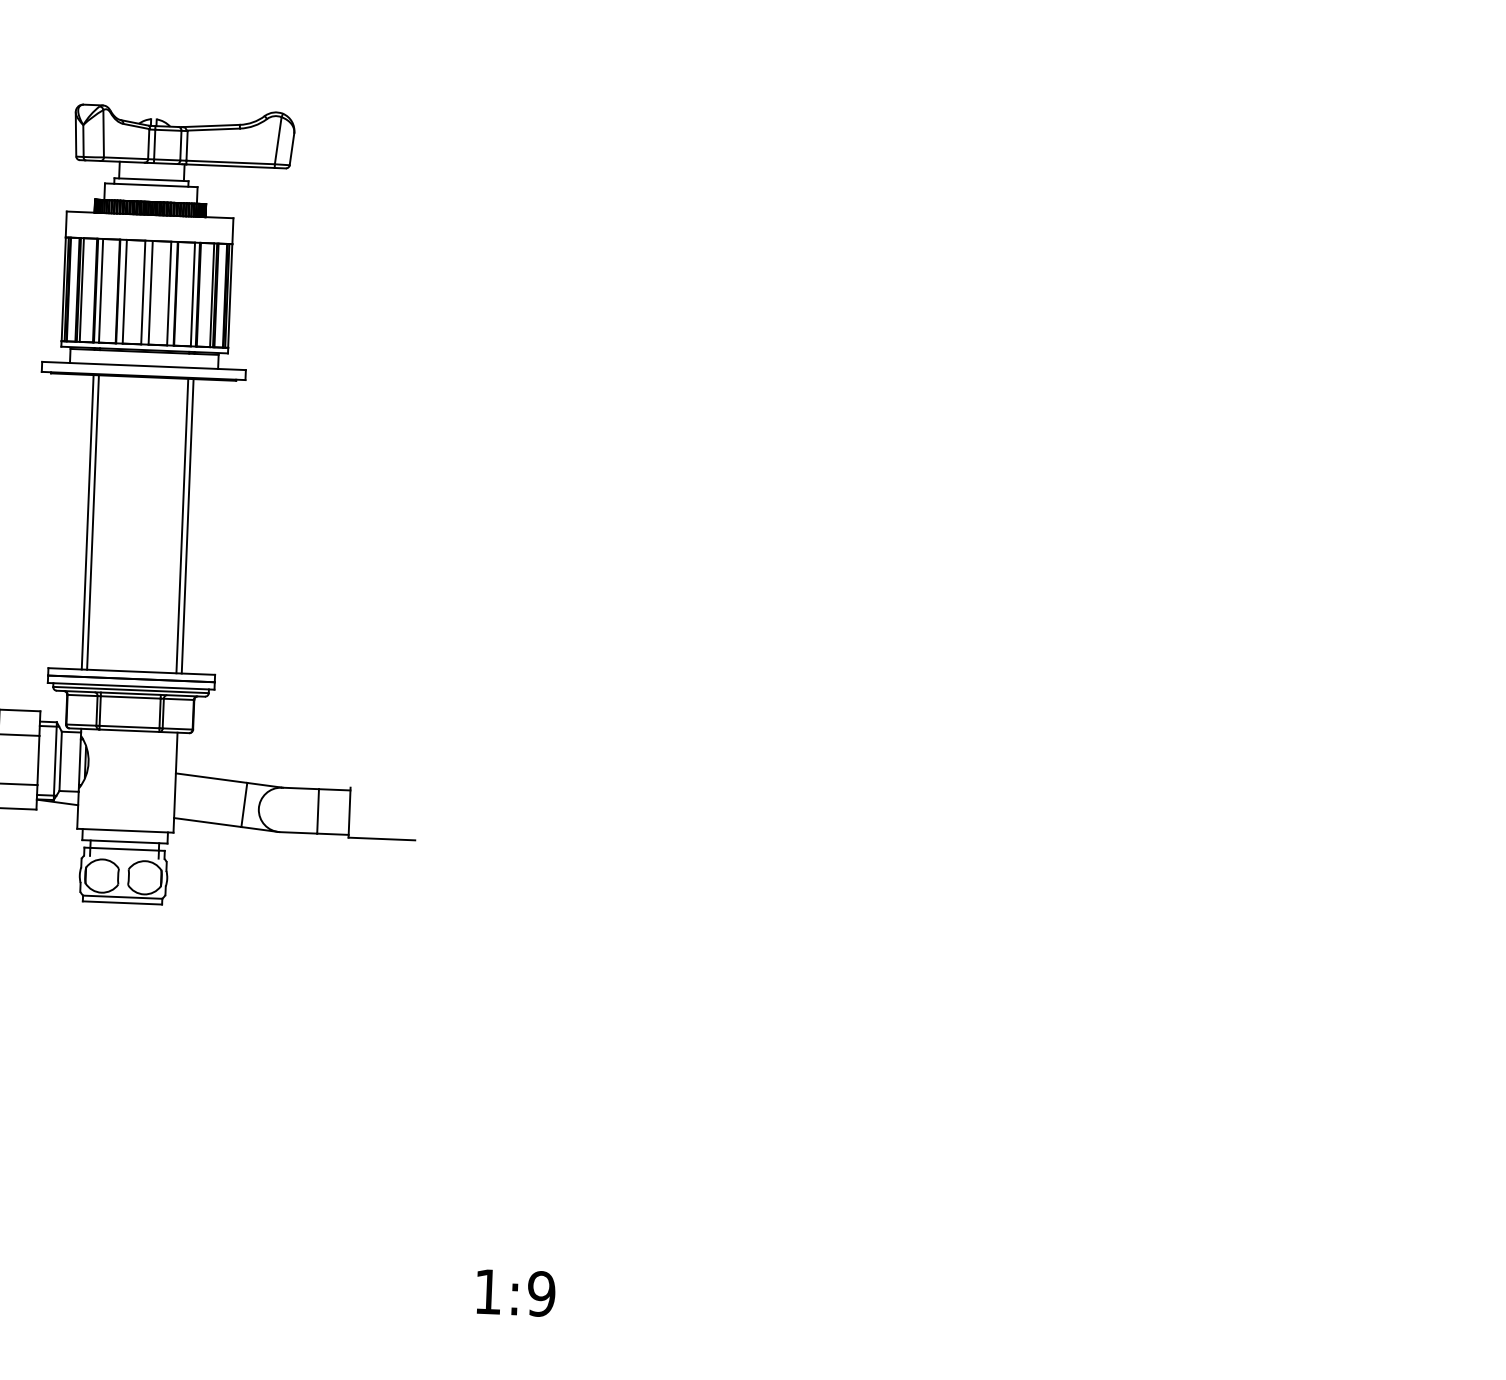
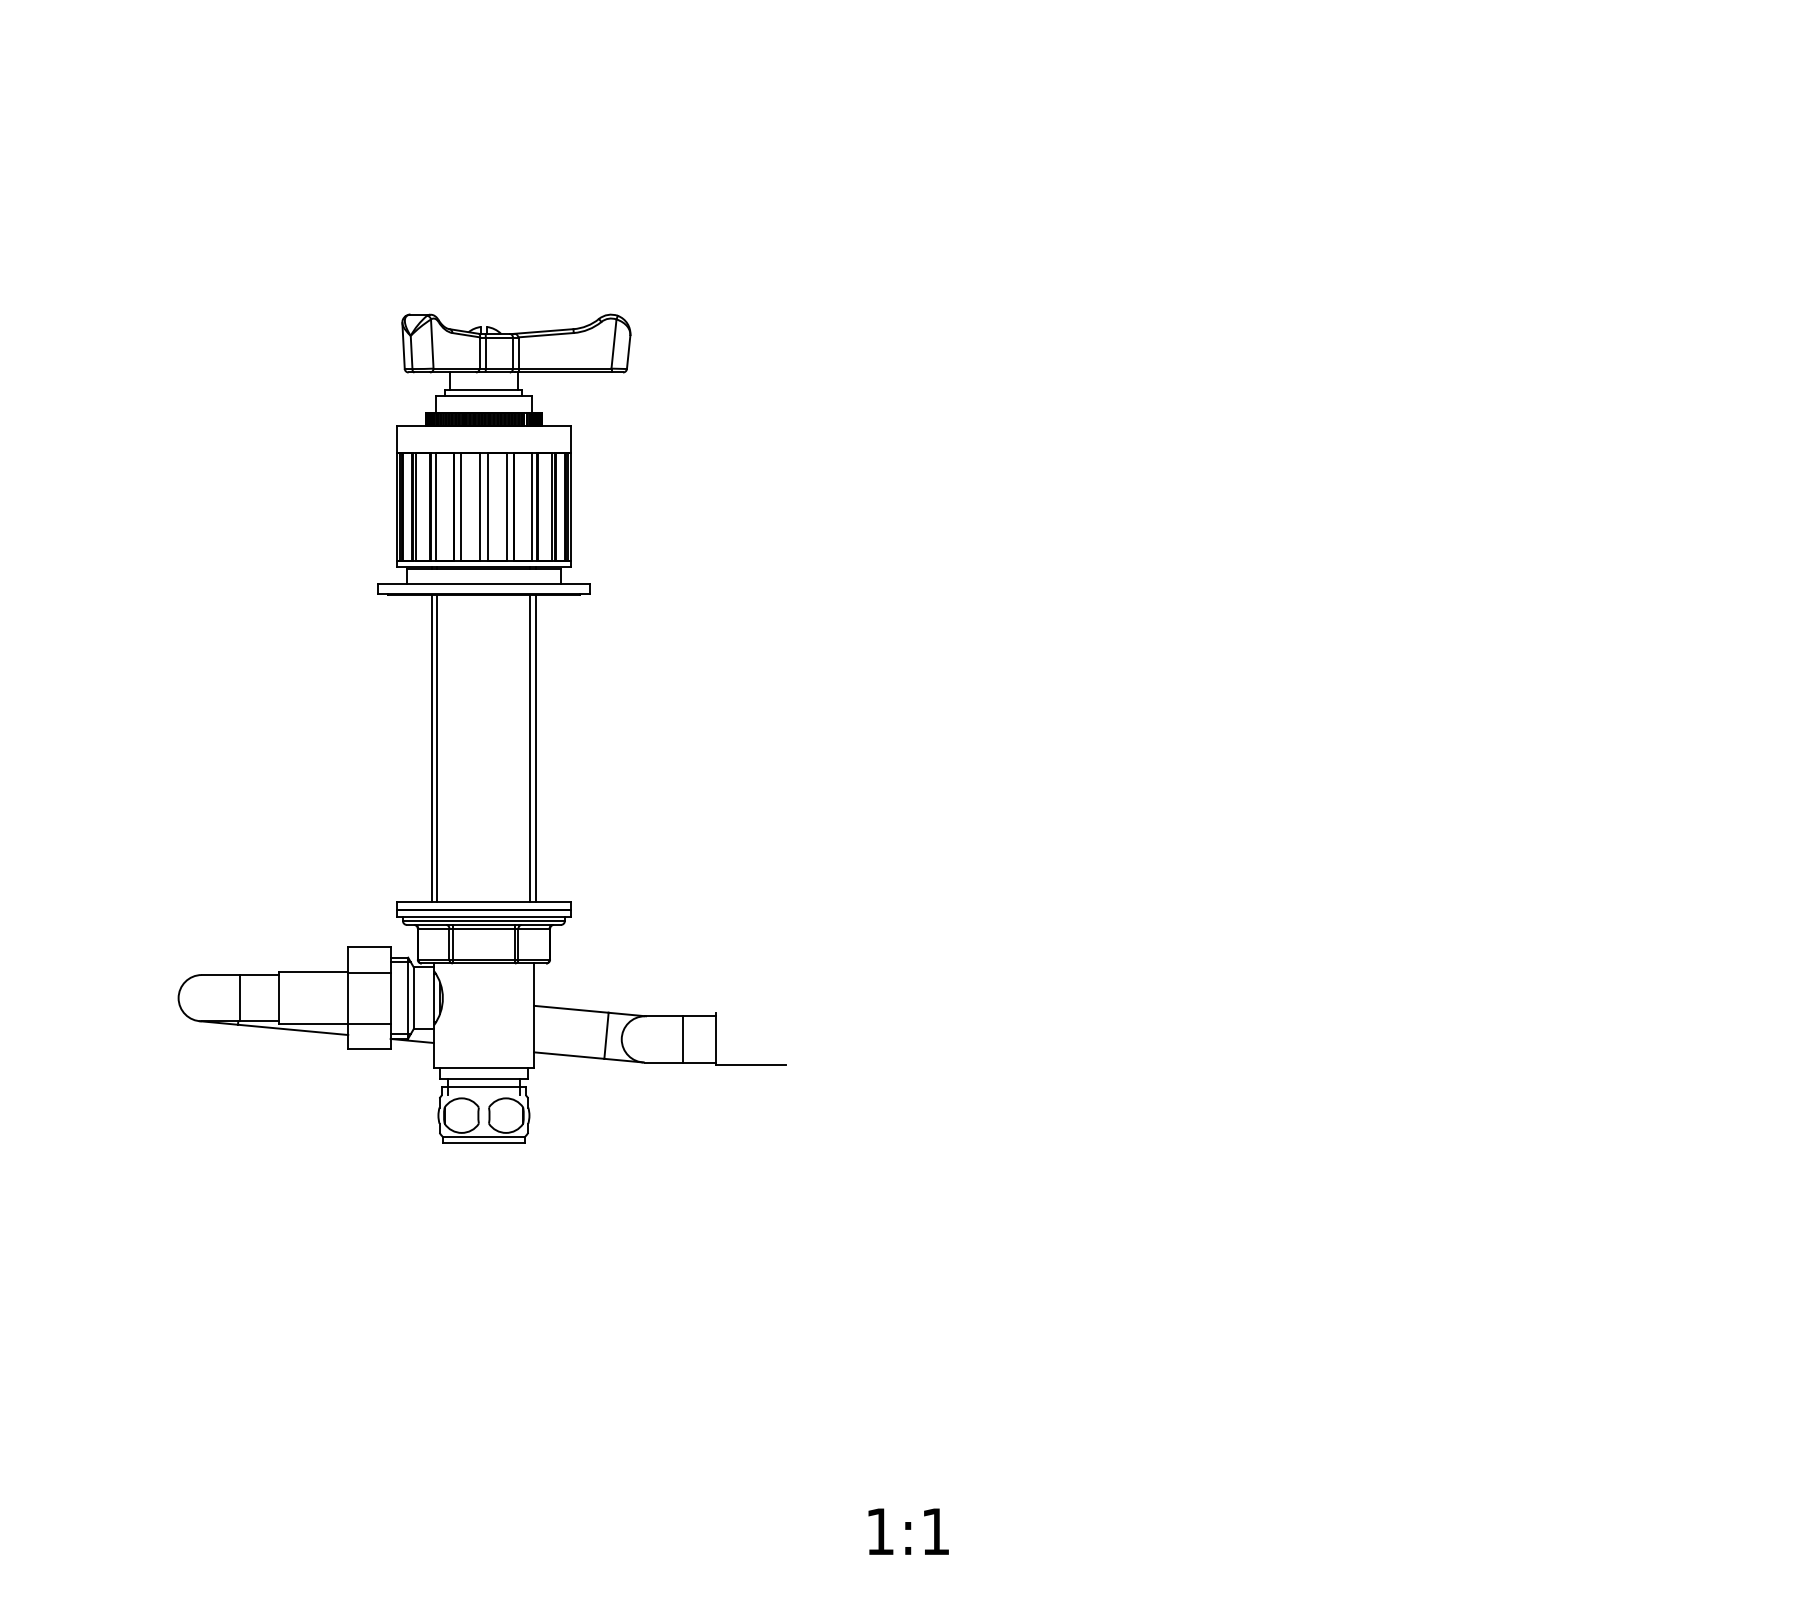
text: (541, 1293) -> (935, 1531), 1:9 -> 1:1

